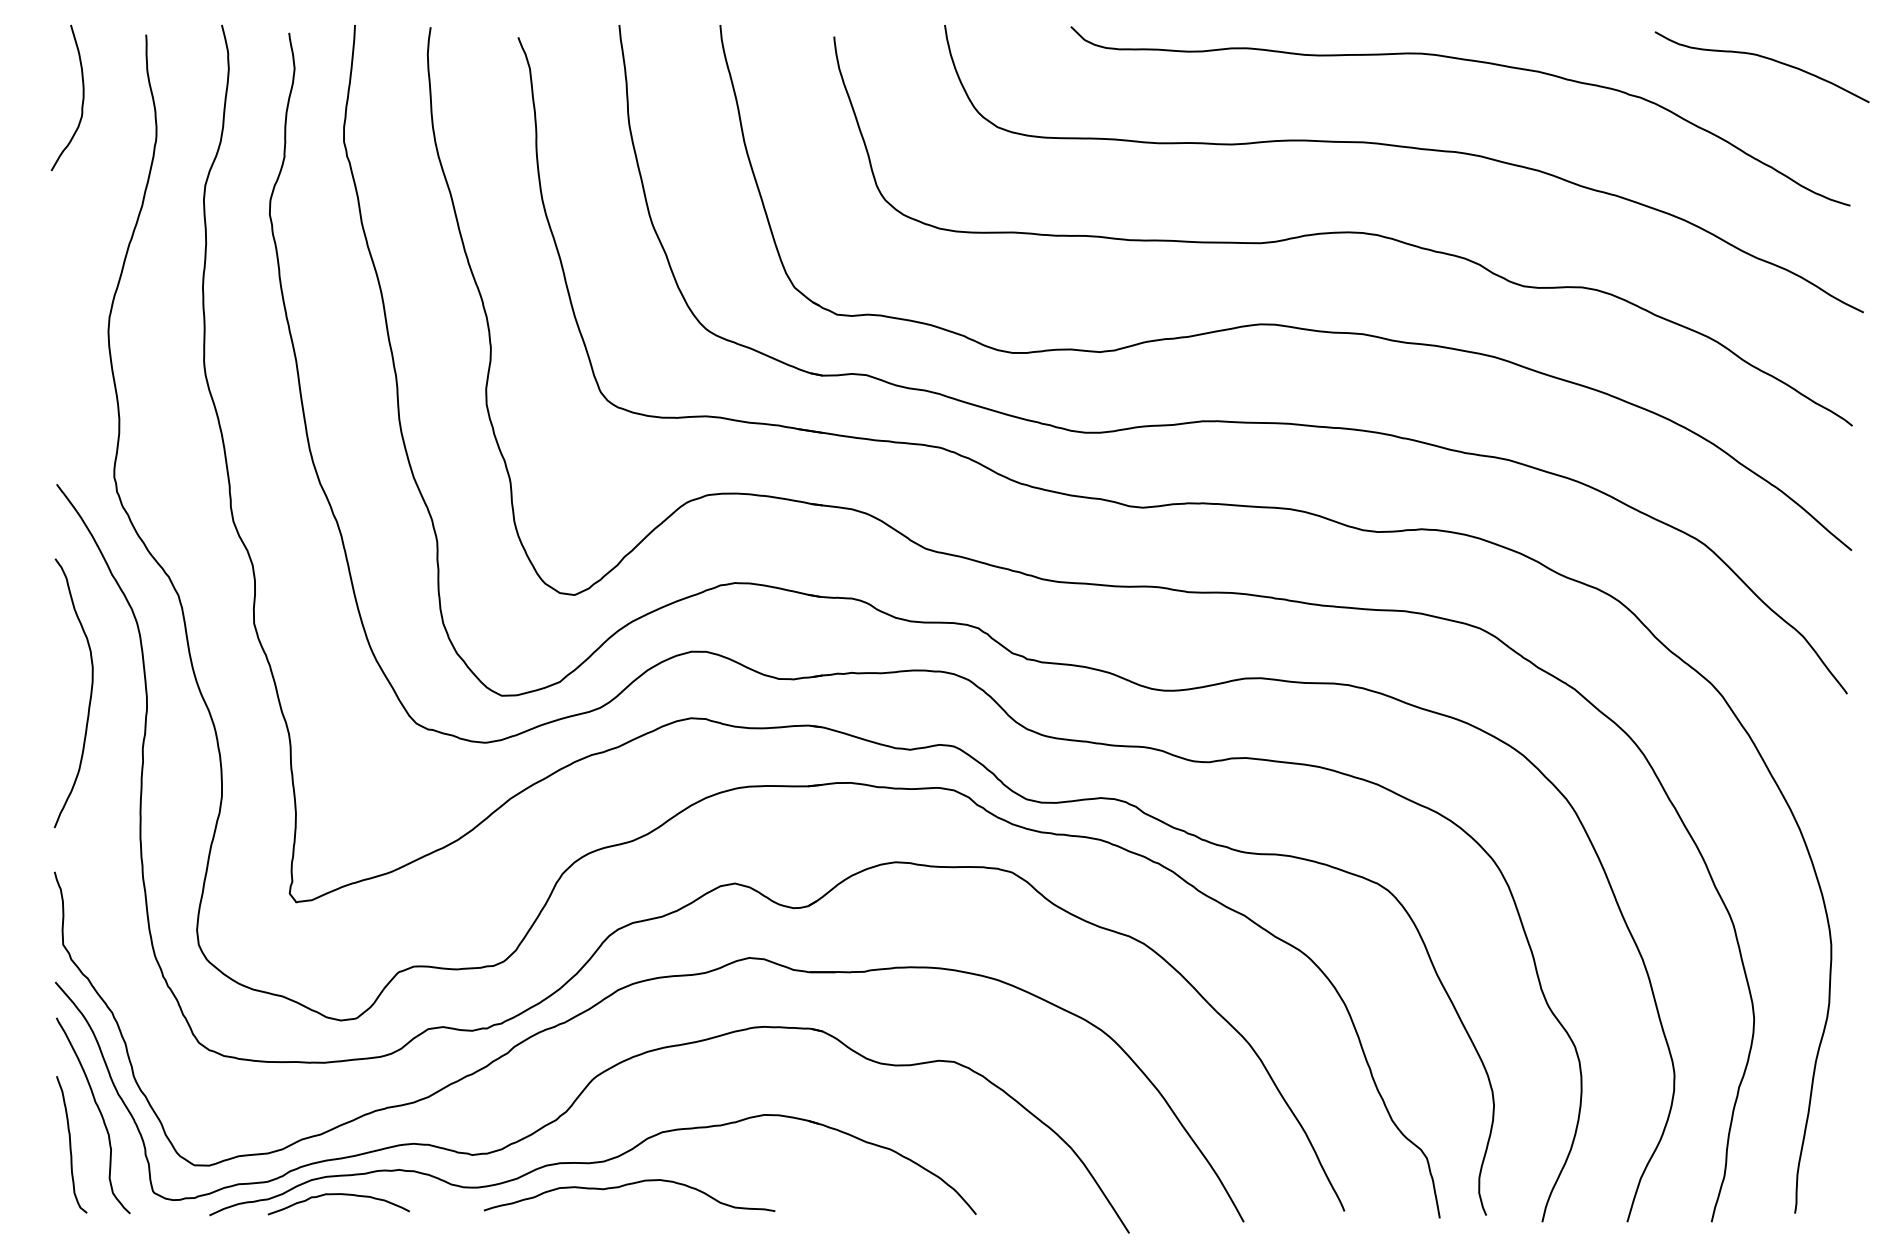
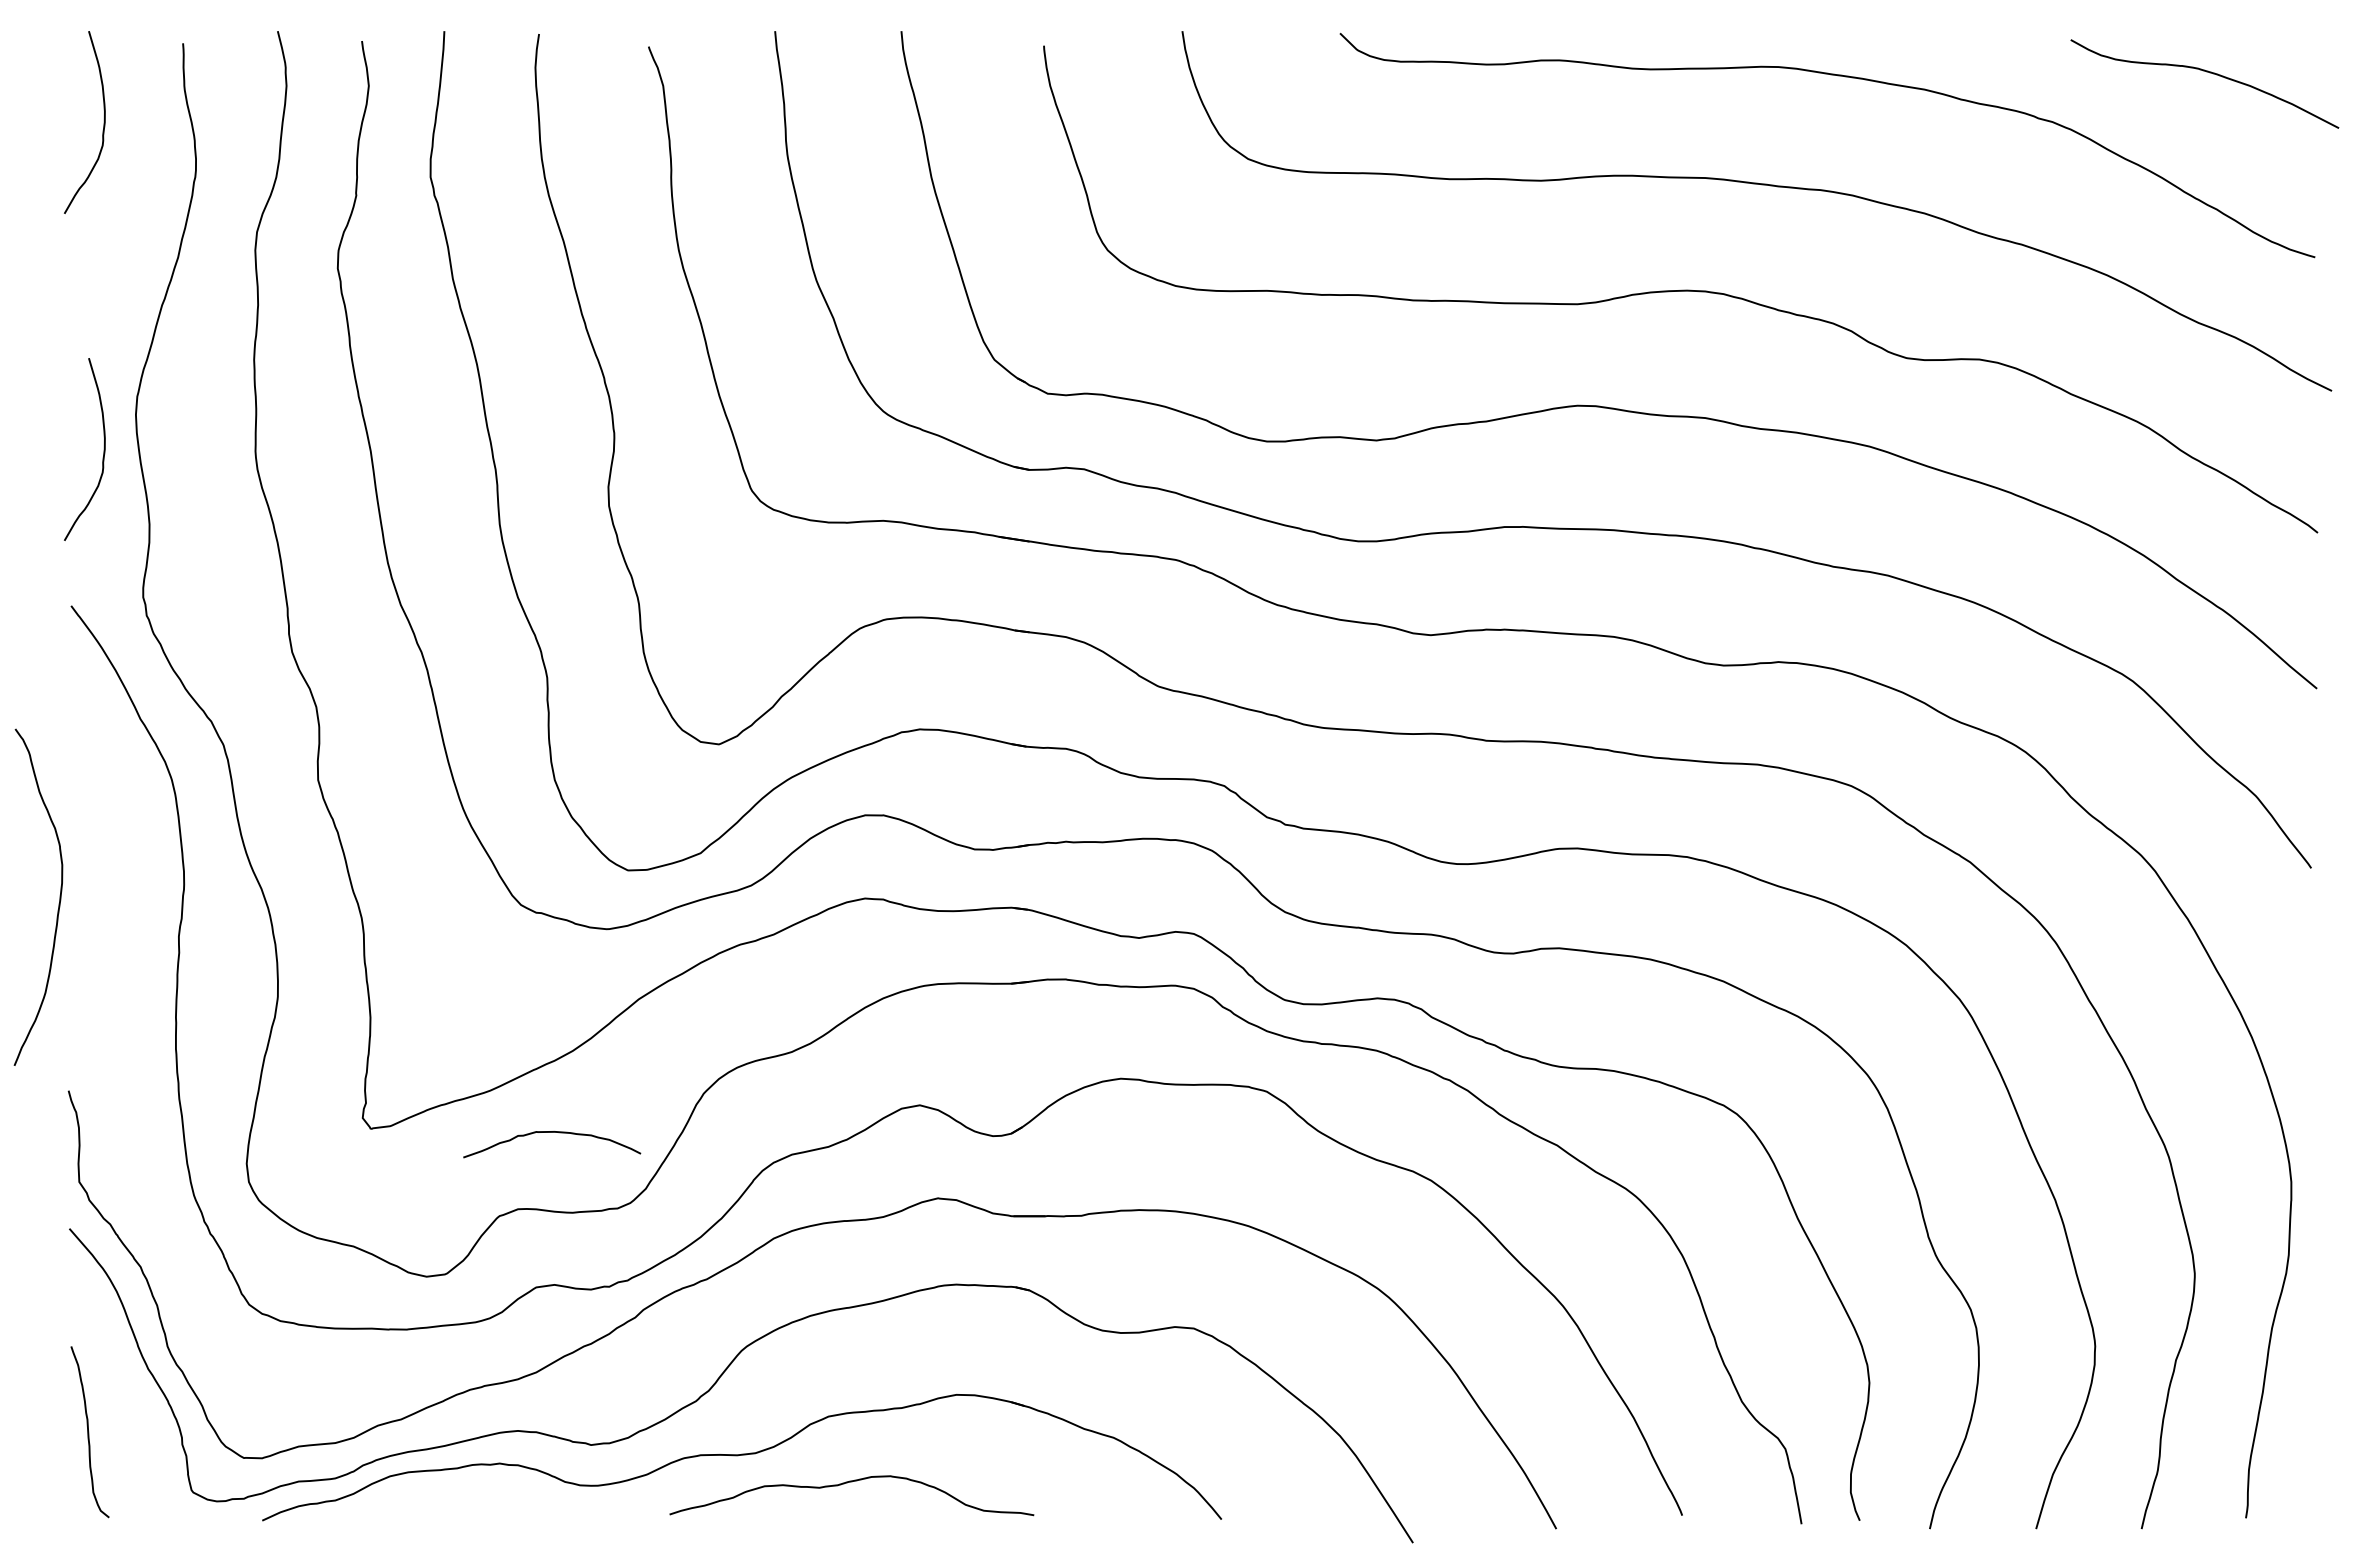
curve: (82, 359) -> (103, 449), added
curve: (90, 692) -> (59, 896), moved
curve: (99, 1112) -> (124, 1391), removed
curve: (626, 1185) -> (847, 1483), moved
curve: (339, 1194) -> (552, 1132), moved

